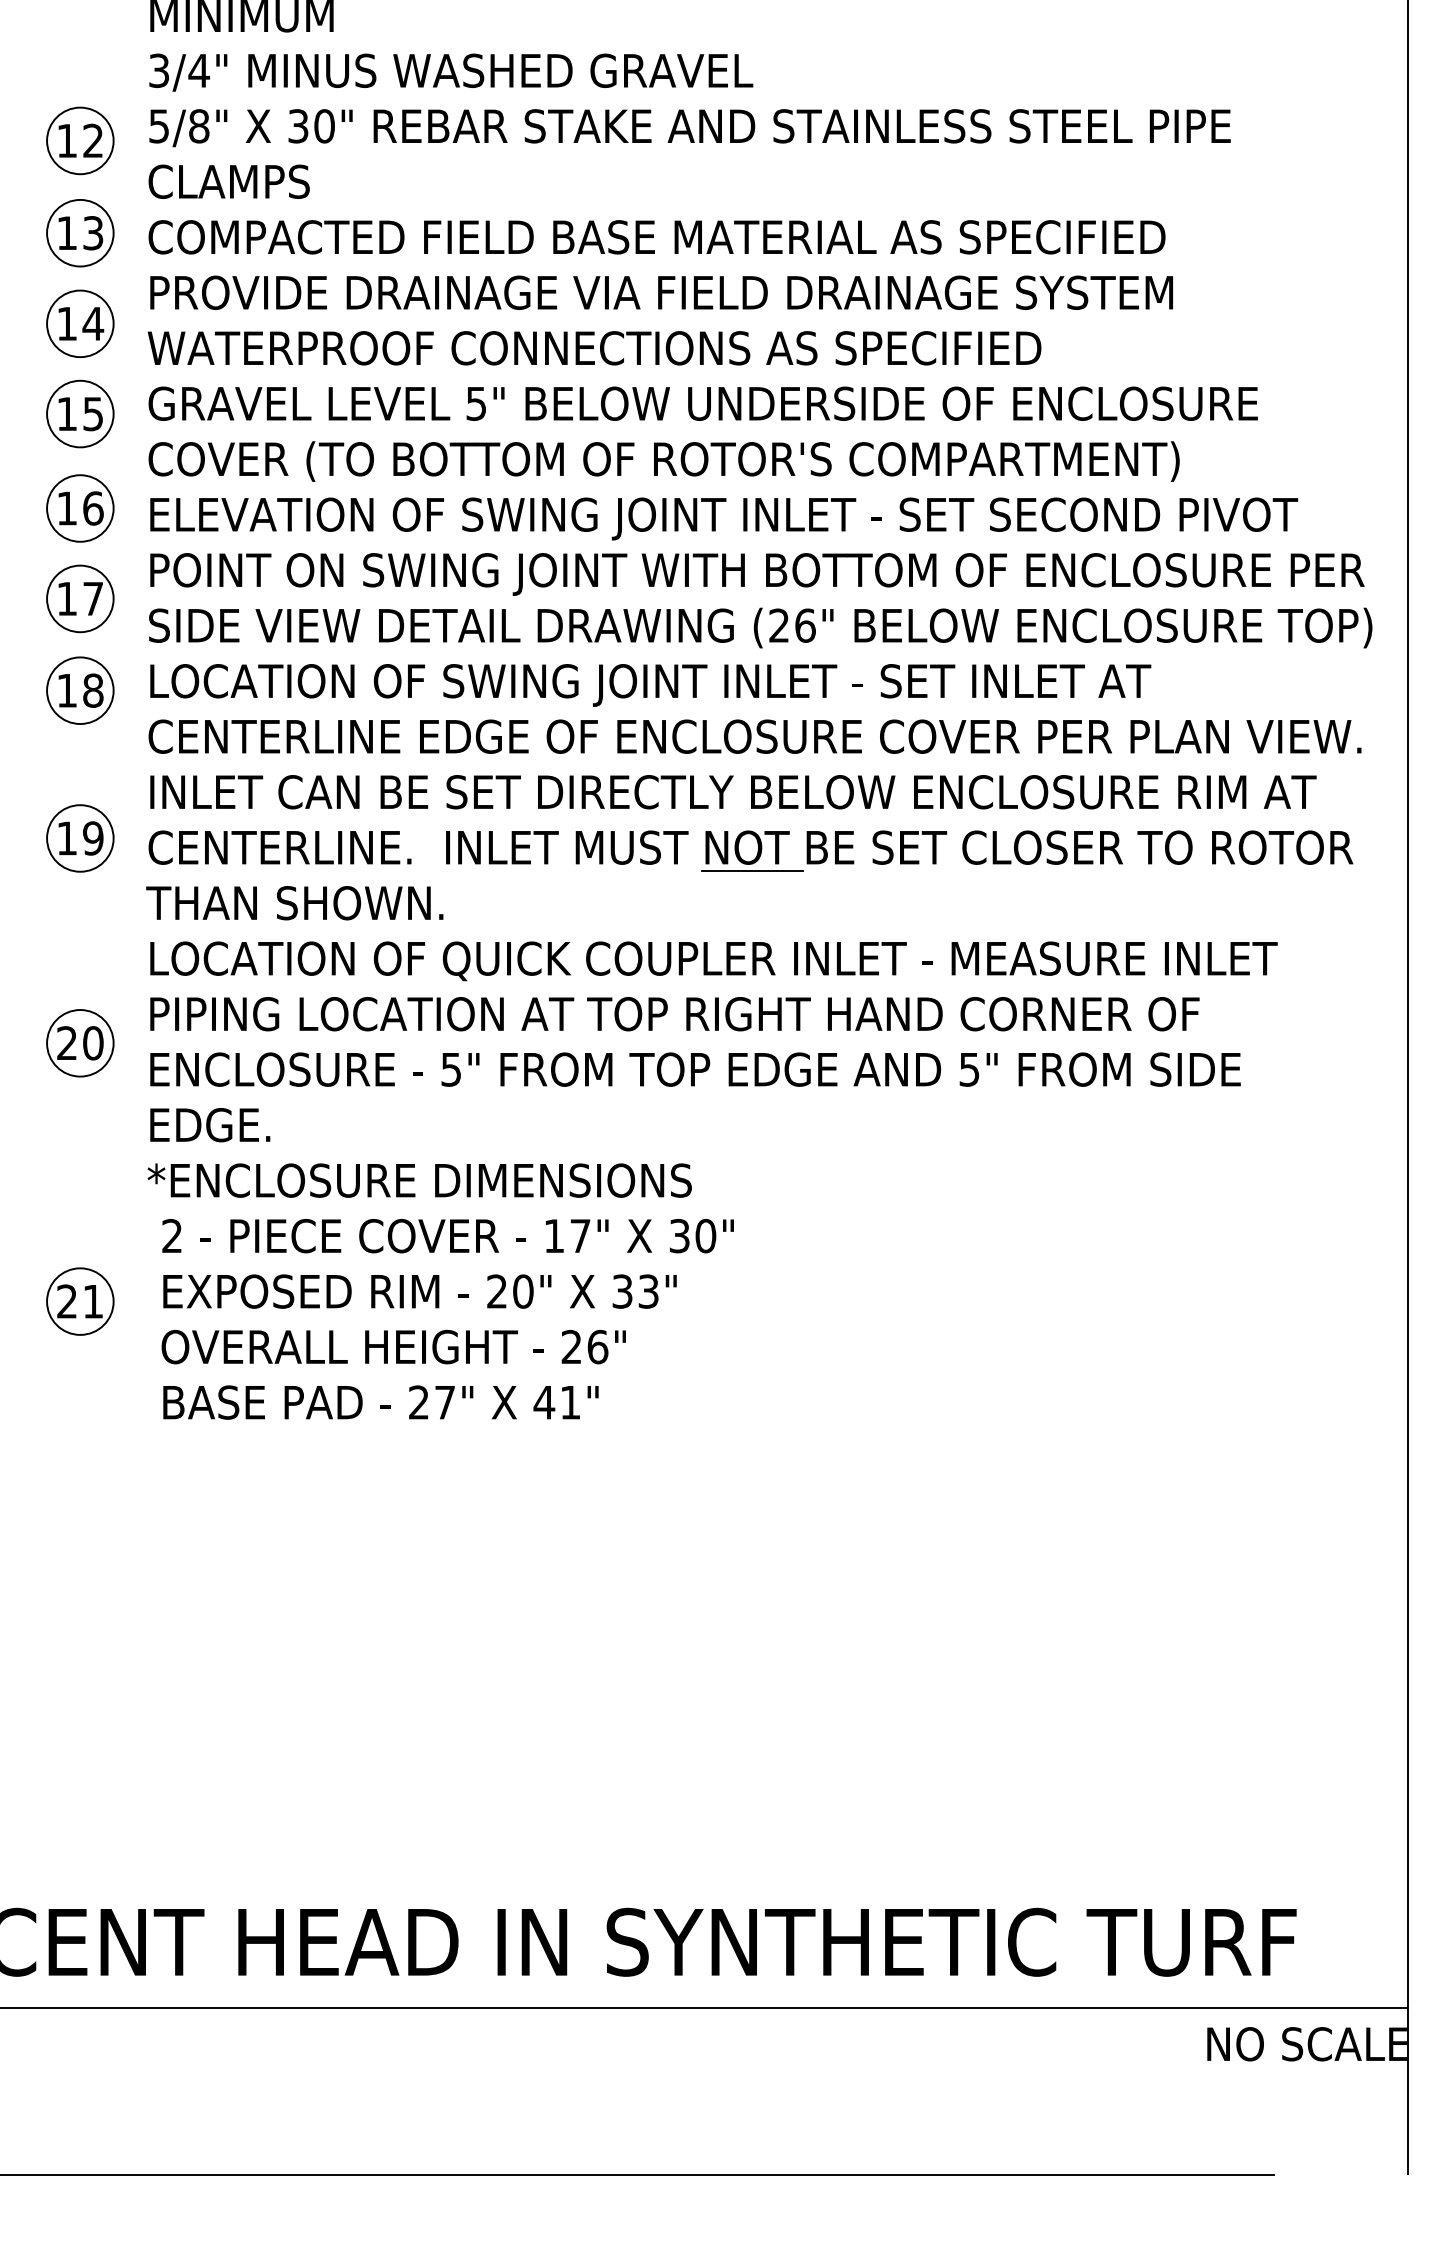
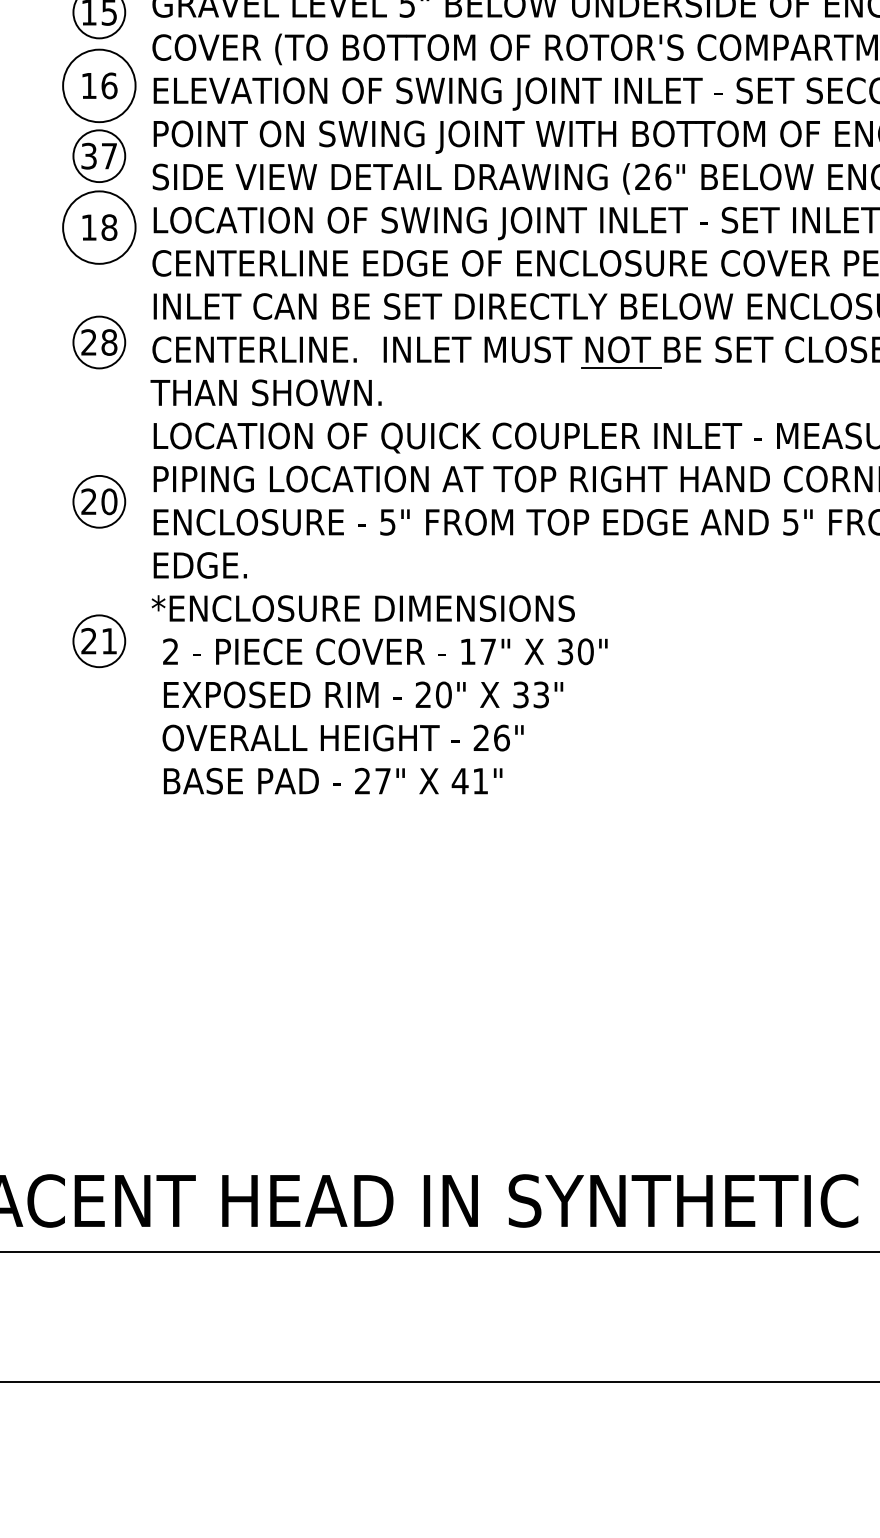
circle: (80, 508) -> (99, 85), size x1.4
text: (66, 598) -> (88, 155), 17 -> 37
circle: (80, 690) -> (99, 227), size x1.4
text: (80, 838) -> (99, 342), 19 -> 28
part: (80, 1301) -> (99, 641), moved

